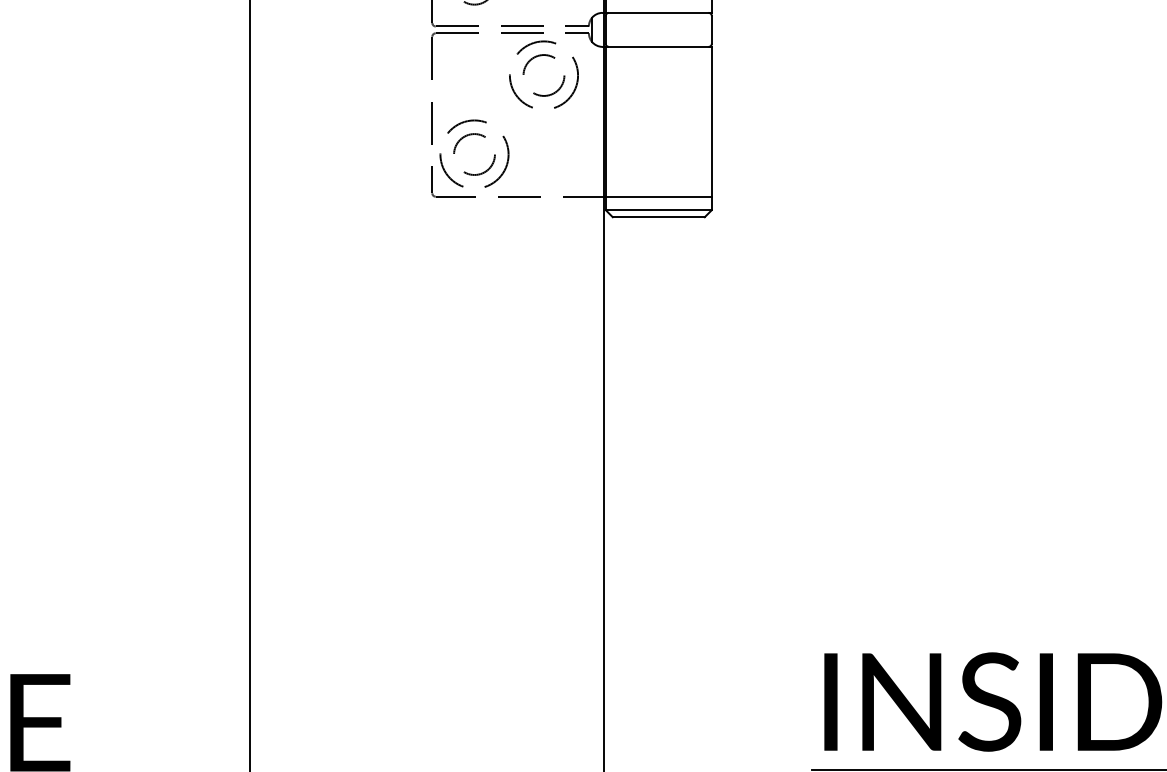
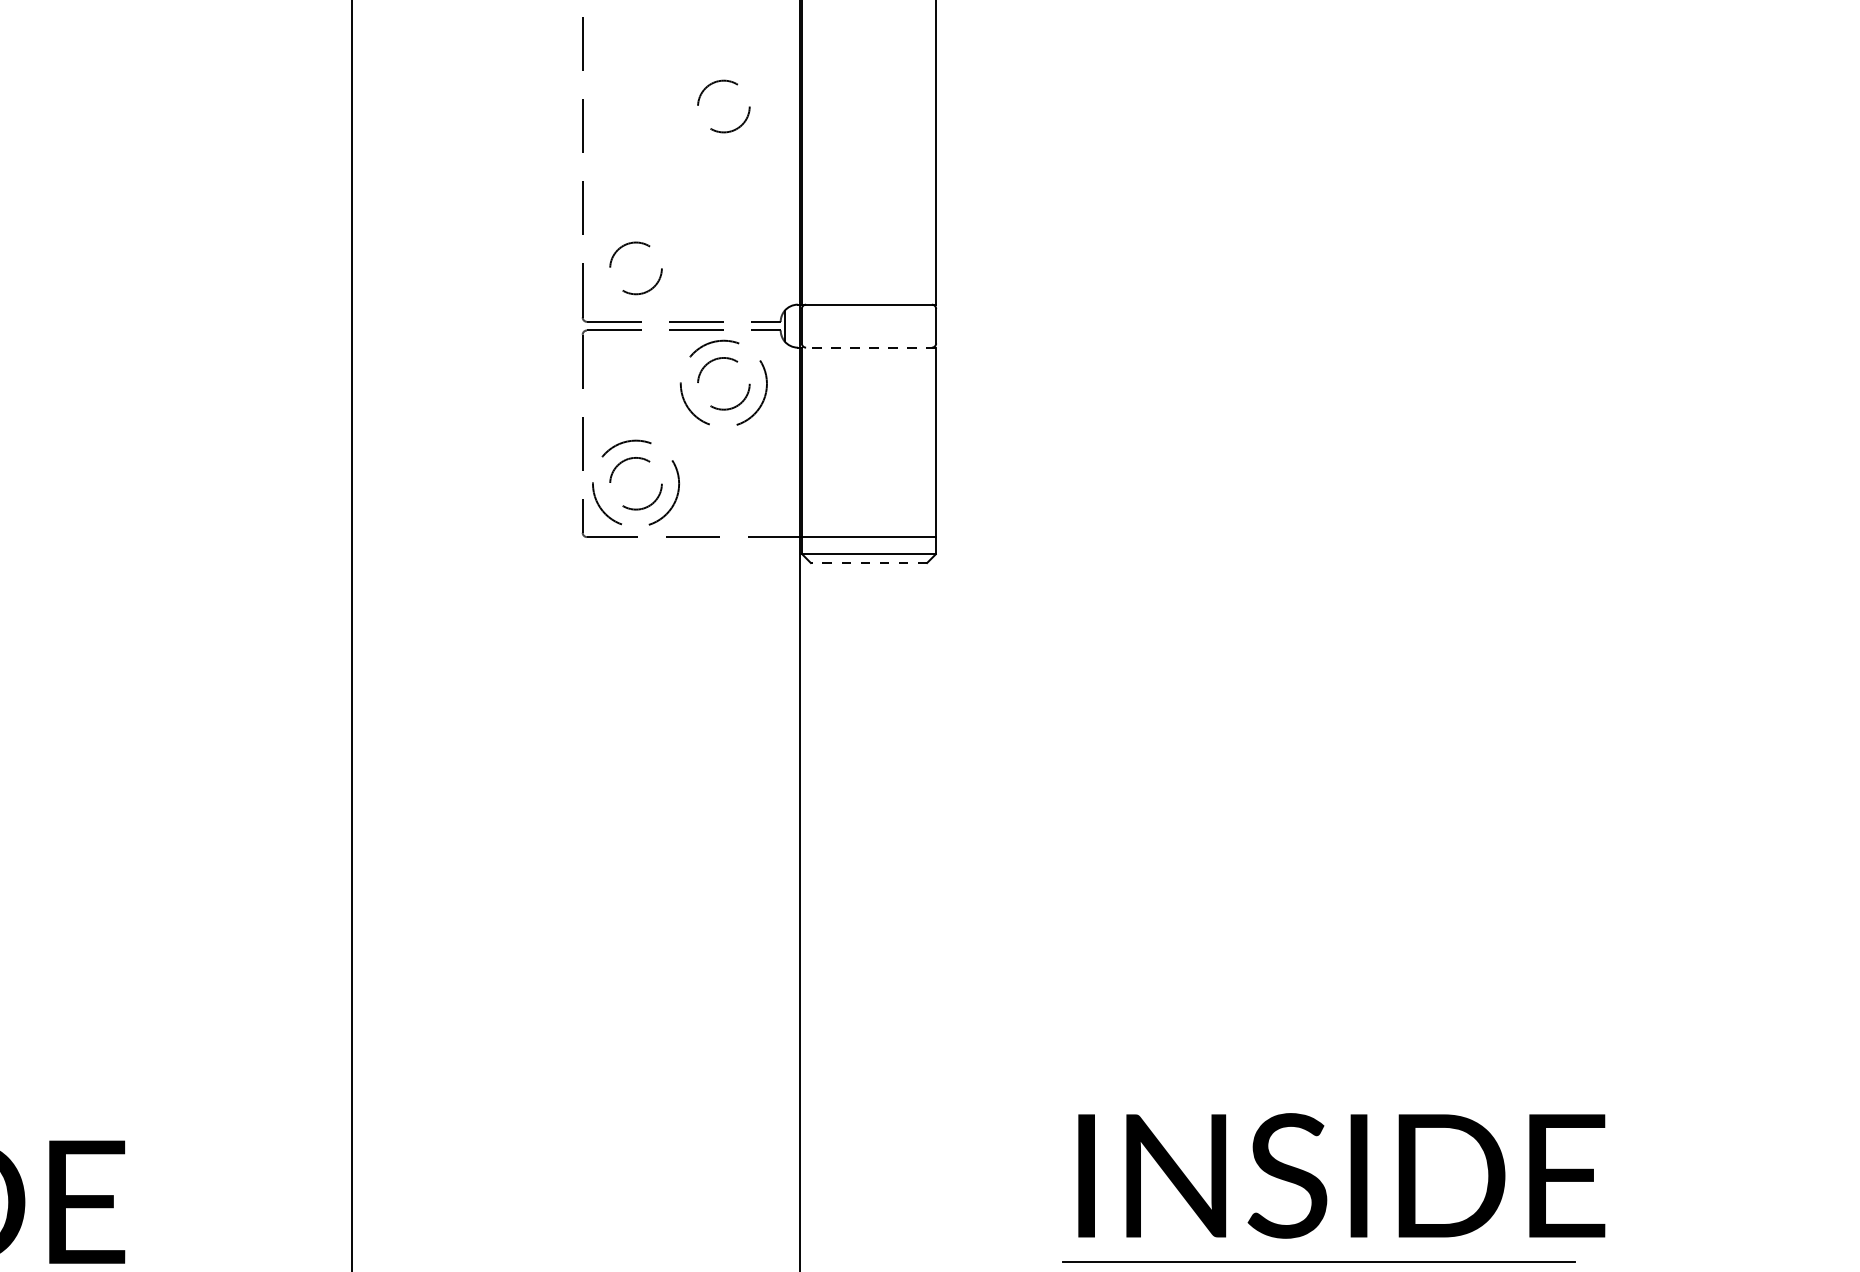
line: (659, 46) -> (869, 347), solid -> dashed
line: (658, 217) -> (868, 563), solid -> dashed

